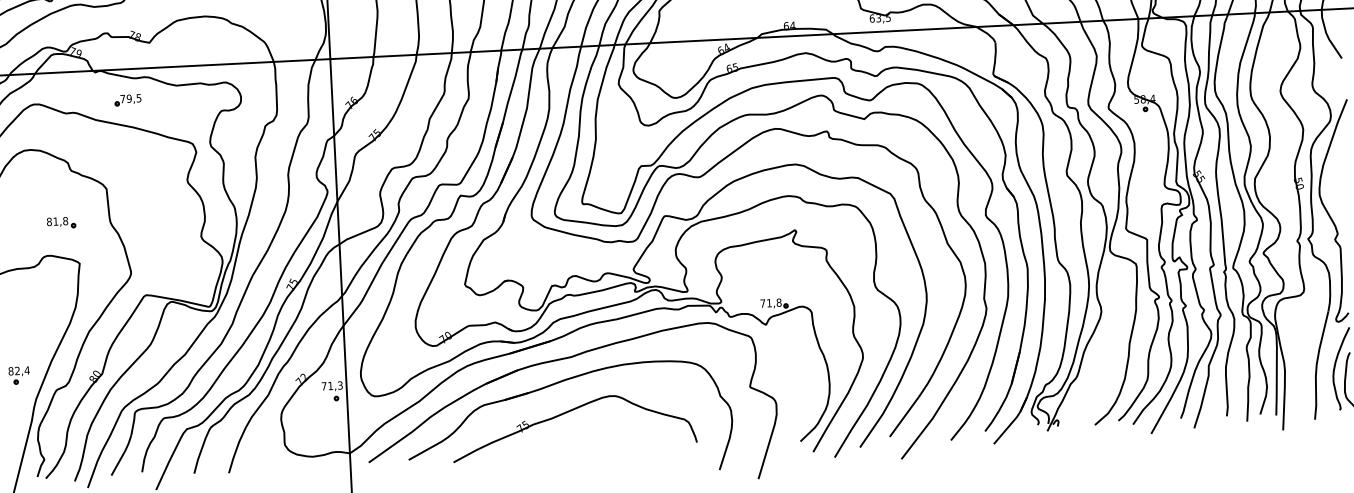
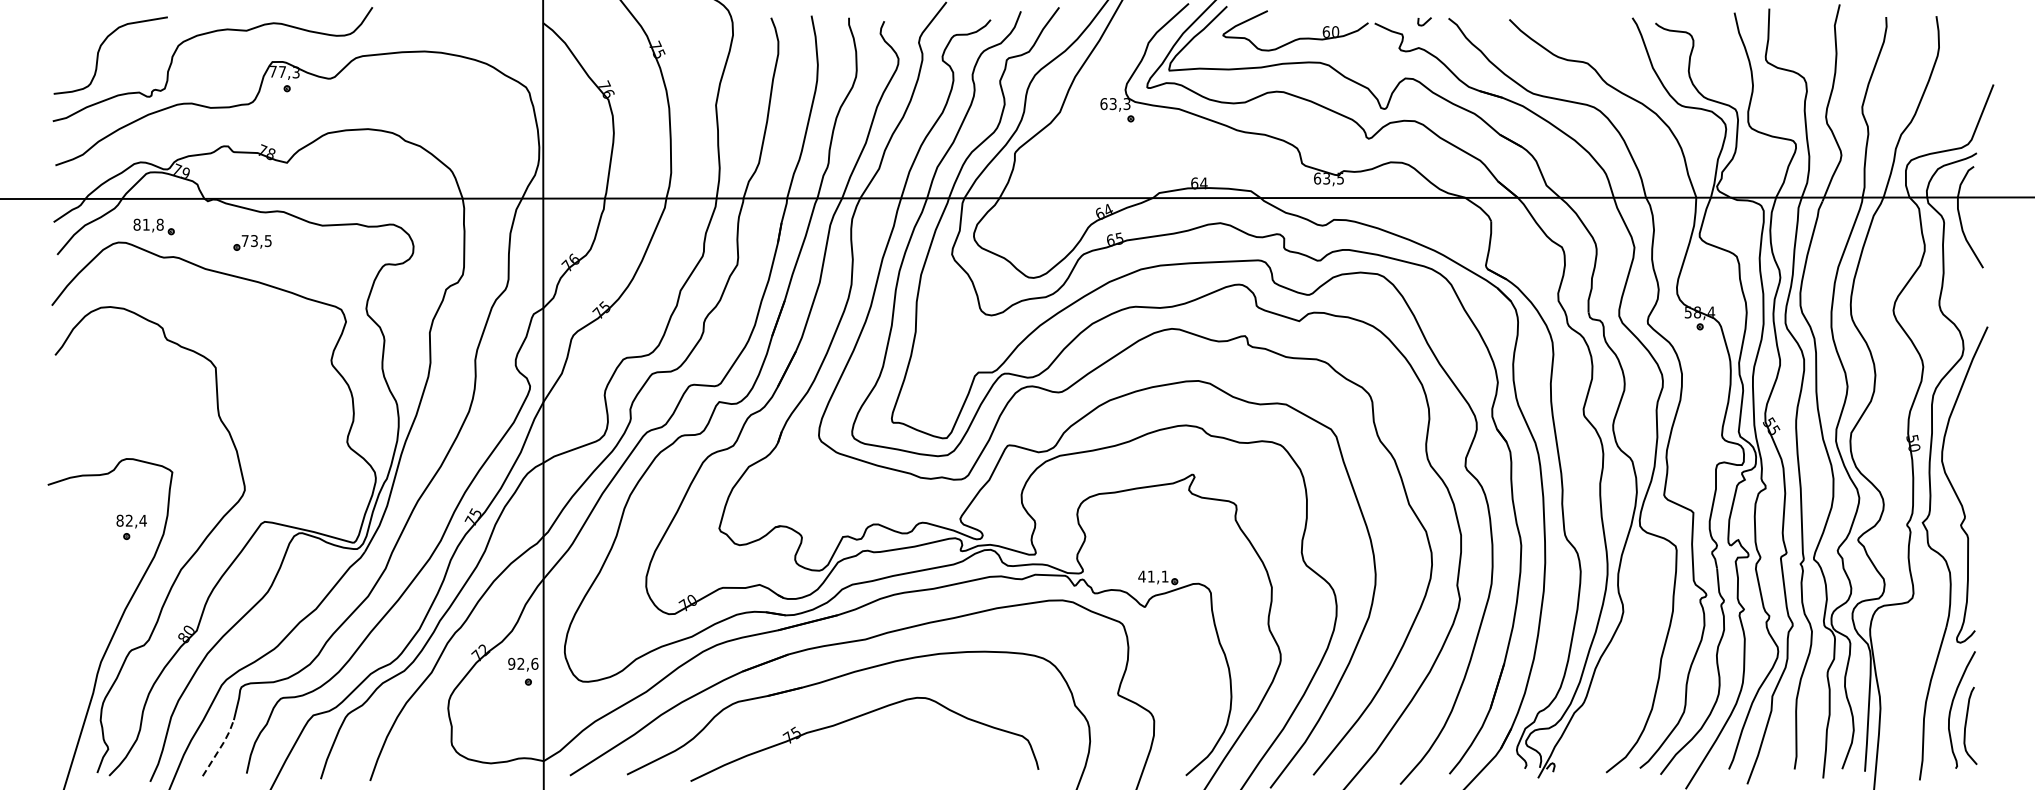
text: (128, 98) -> (253, 240), 79,5 -> 73,5
part: (60, 222) -> (153, 226), moved
text: (770, 303) -> (1153, 576), 71,8 -> 41,1
part: (19, 374) -> (131, 526), moved
text: (332, 385) -> (523, 663), 71,3 -> 92,6
line: (122, 454) -> (220, 747), solid -> dashed

